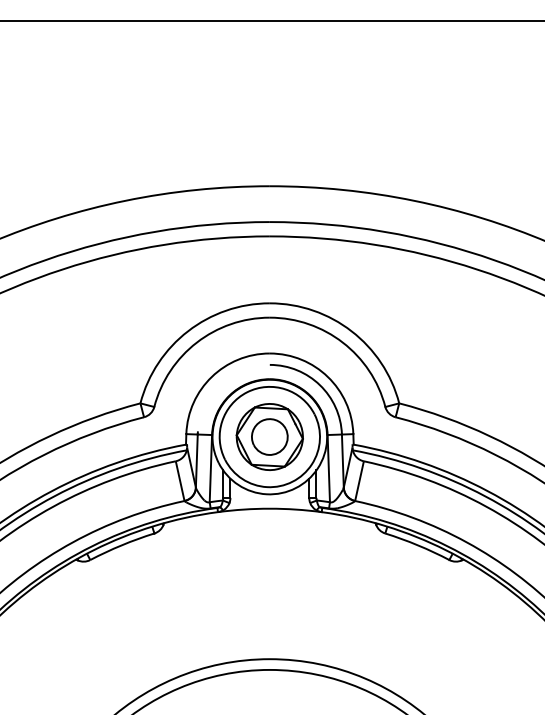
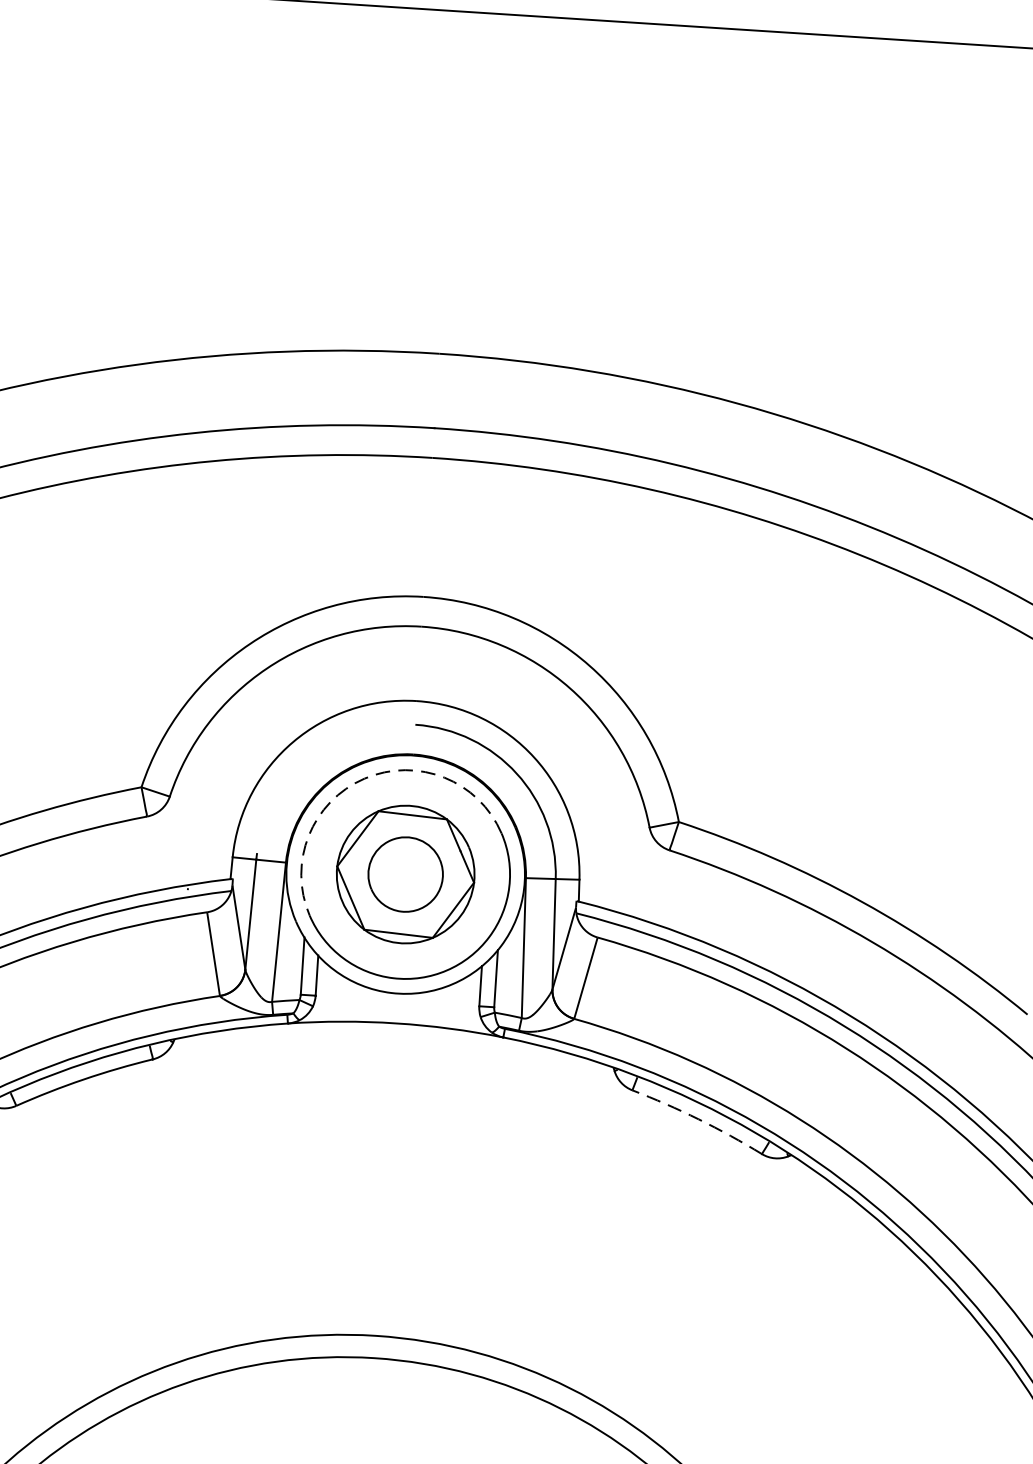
arc: (247, 392) -> (365, 779), solid -> dashed
arc: (417, 545) -> (697, 1119), solid -> dashed

